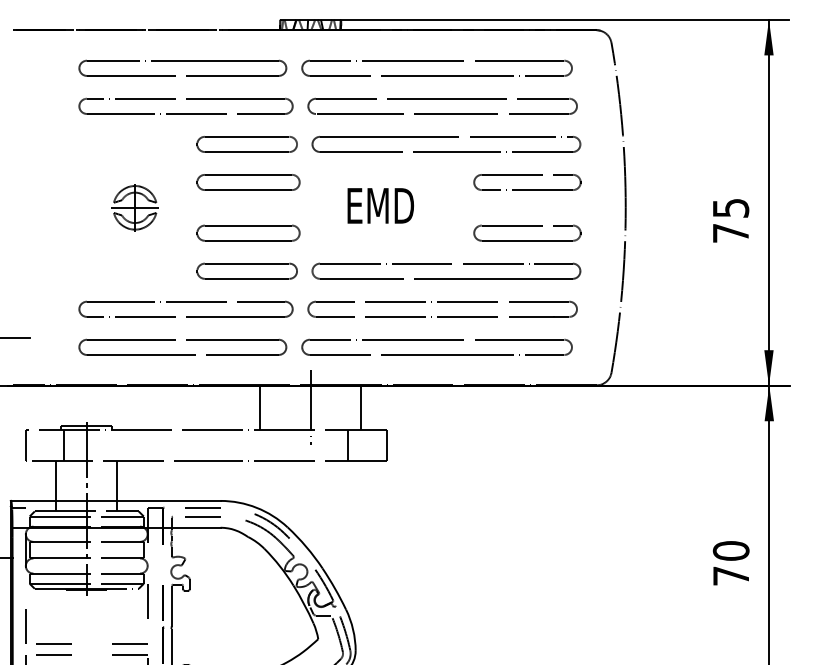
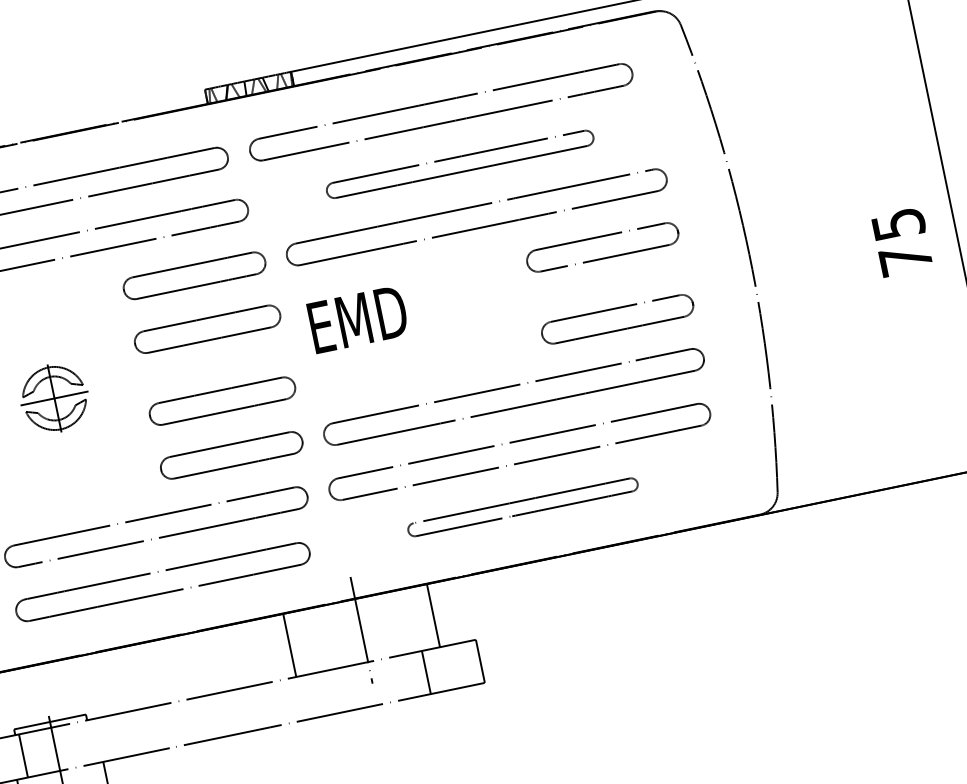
part: (442, 105) -> (459, 163), size x0.7
text: (380, 205) -> (357, 318), moved
part: (436, 346) -> (522, 506), size x0.6

